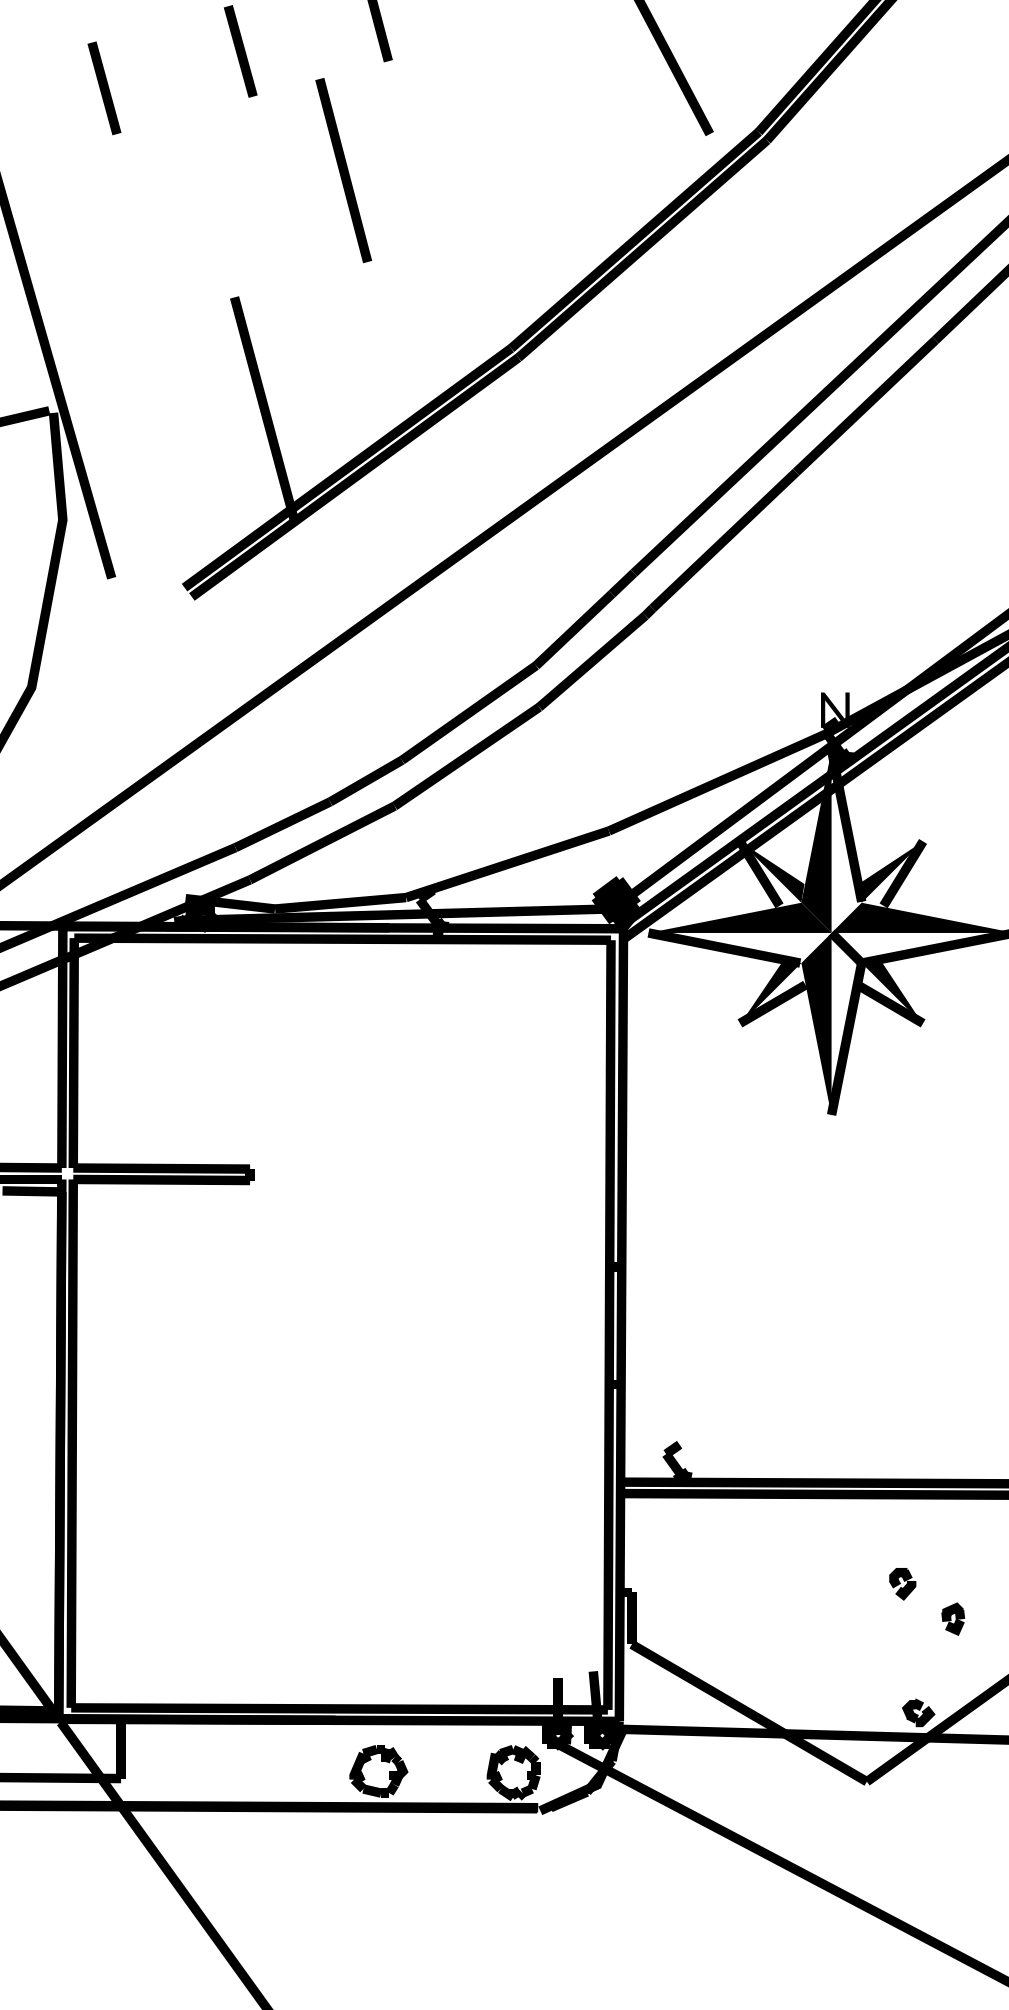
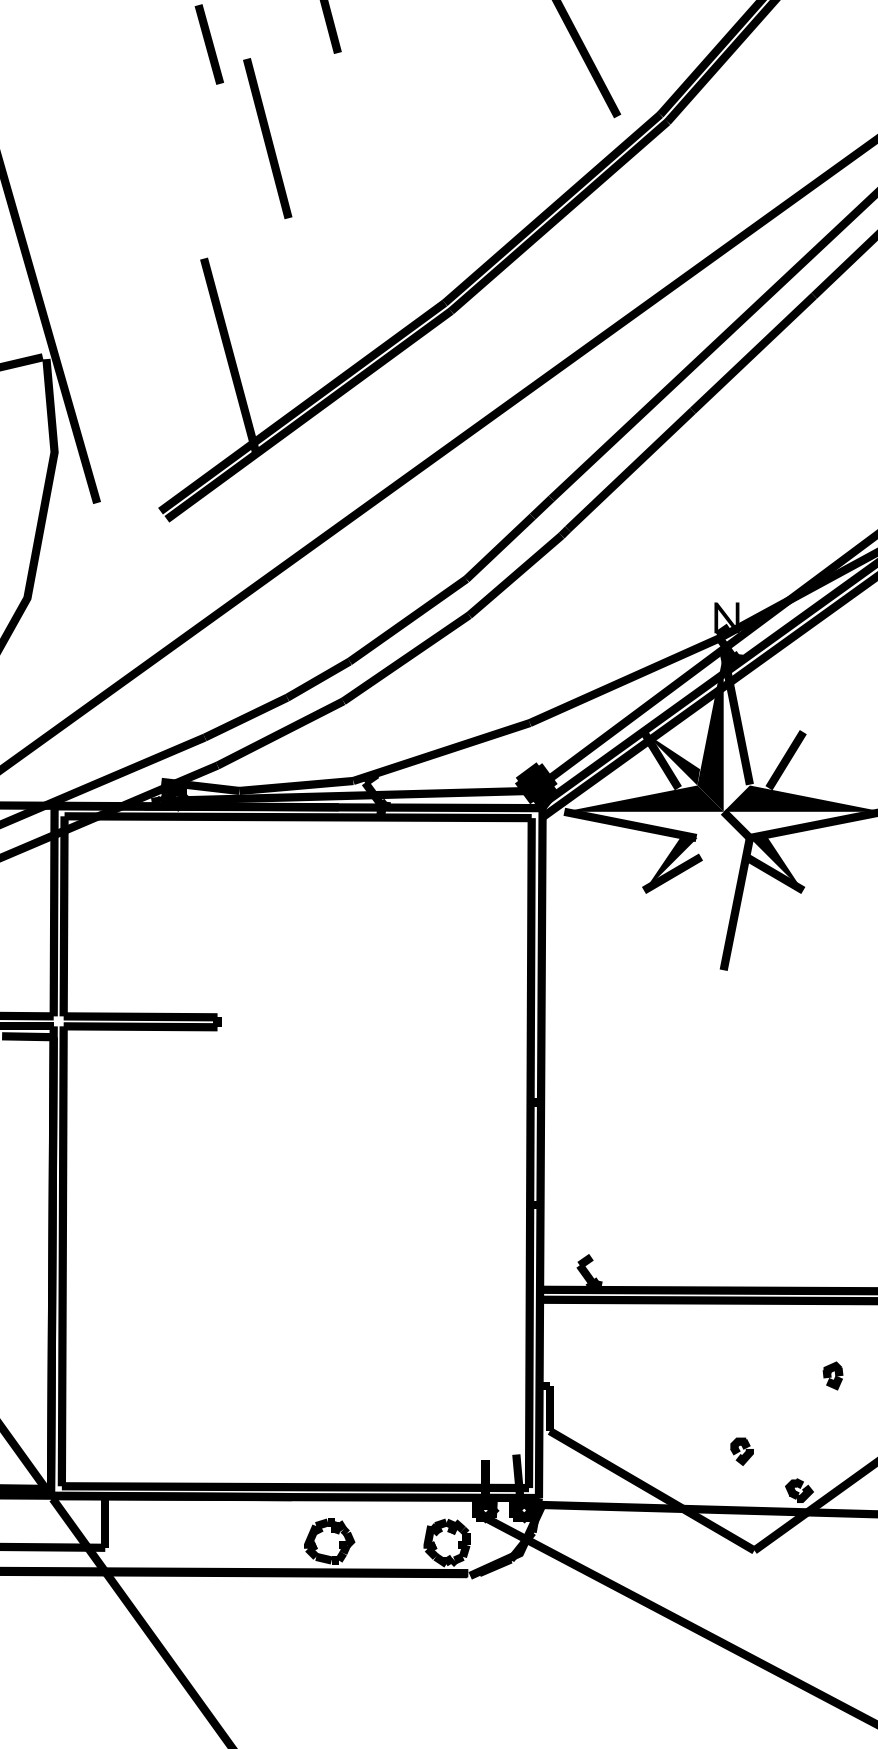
line: (104, 88) -> (90, 76), removed
line: (343, 170) -> (267, 138), moved
fill: (890, 871) -> (774, 758), removed
fill: (816, 1024) -> (710, 891), removed
part: (902, 1584) -> (741, 1452), moved
part: (953, 1618) -> (833, 1375), moved

